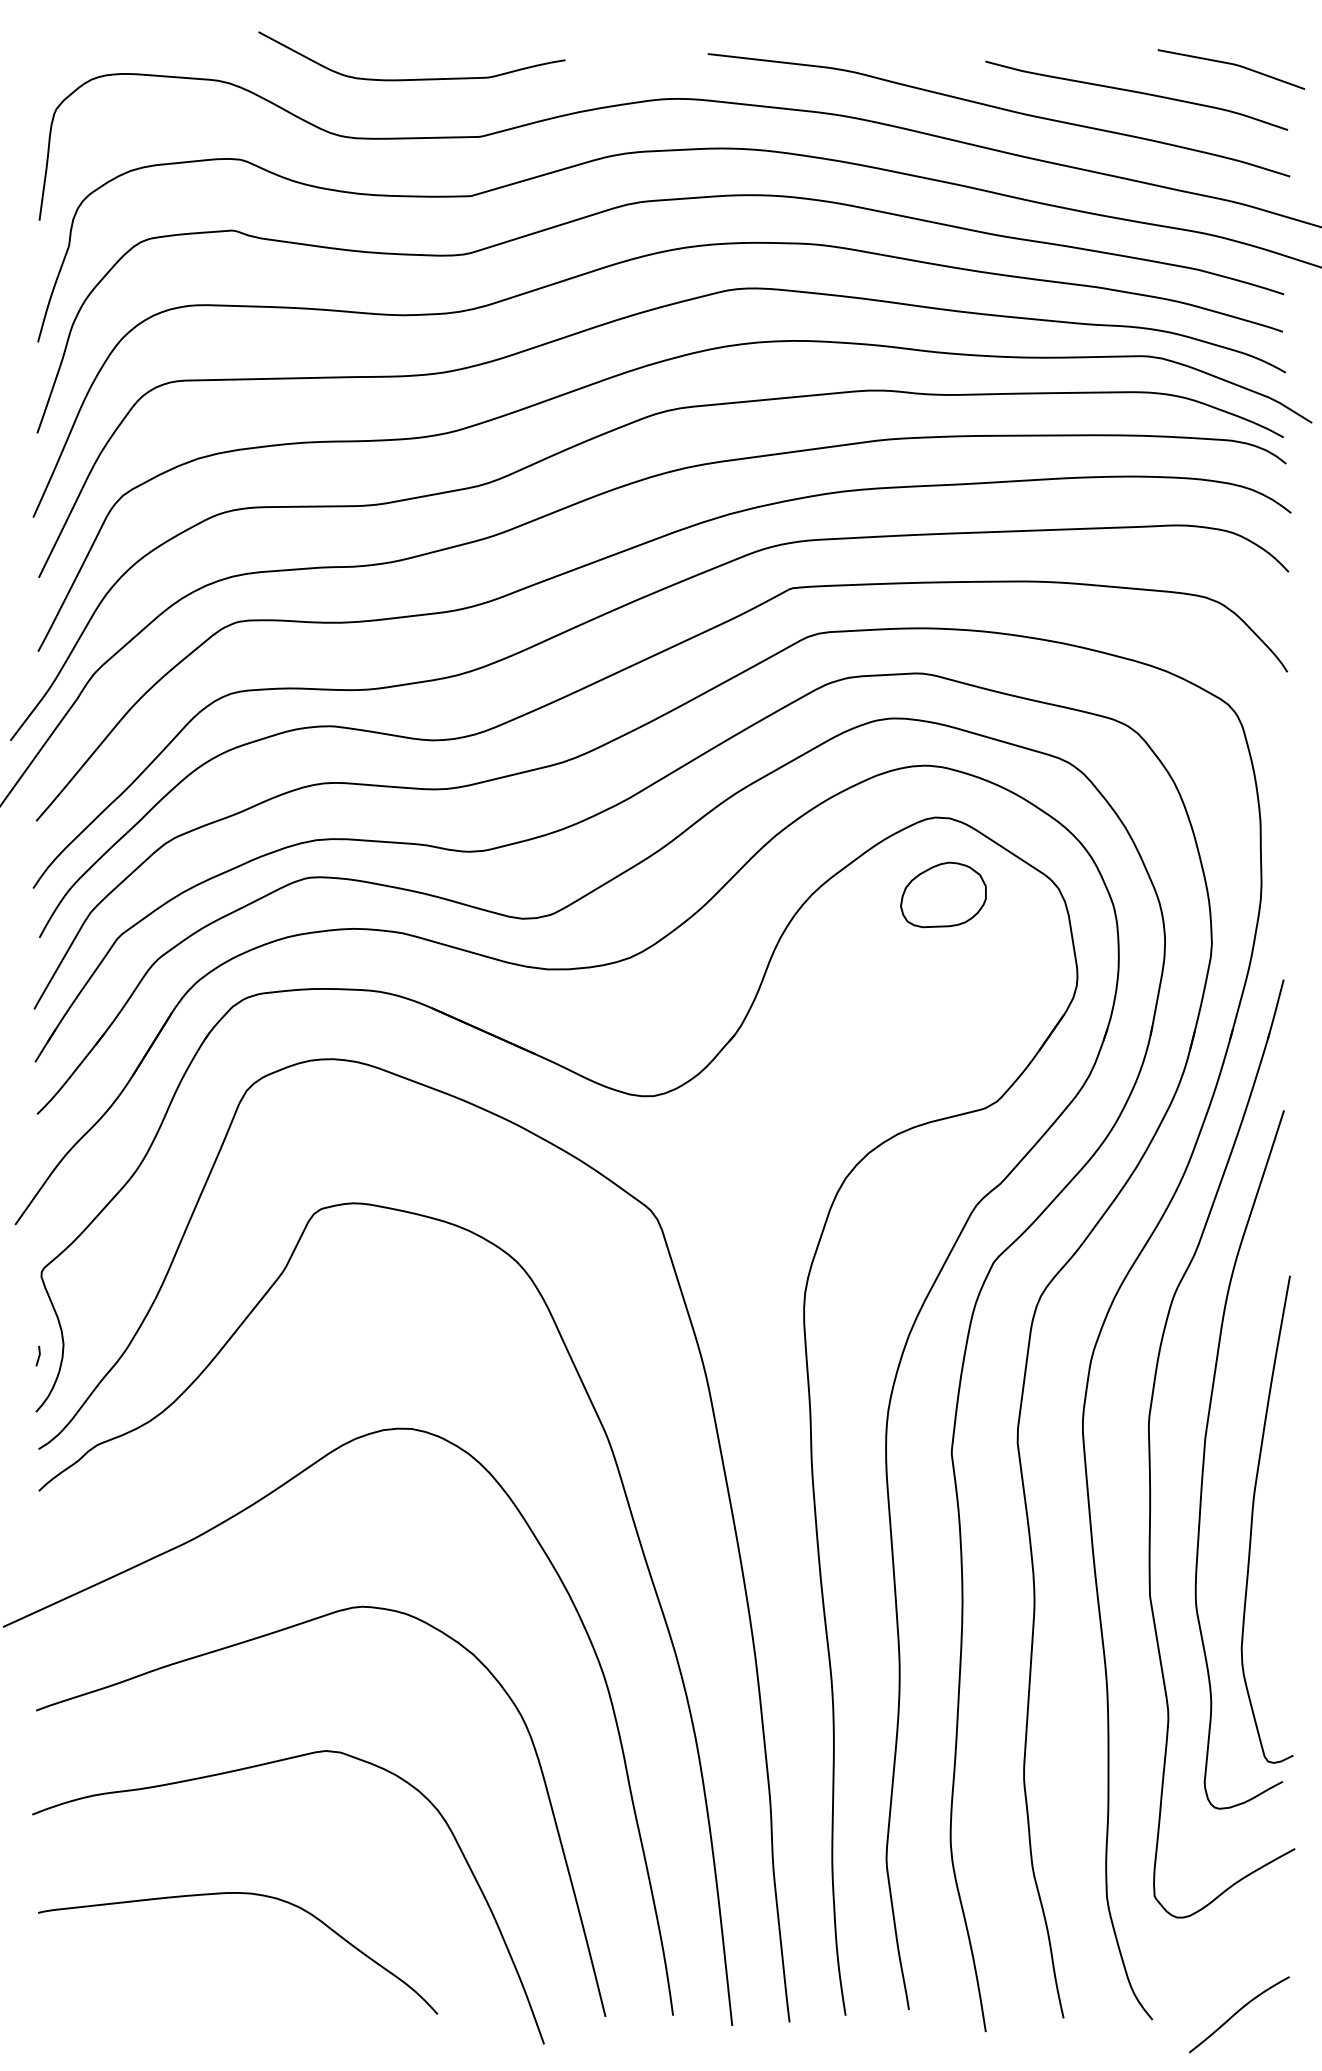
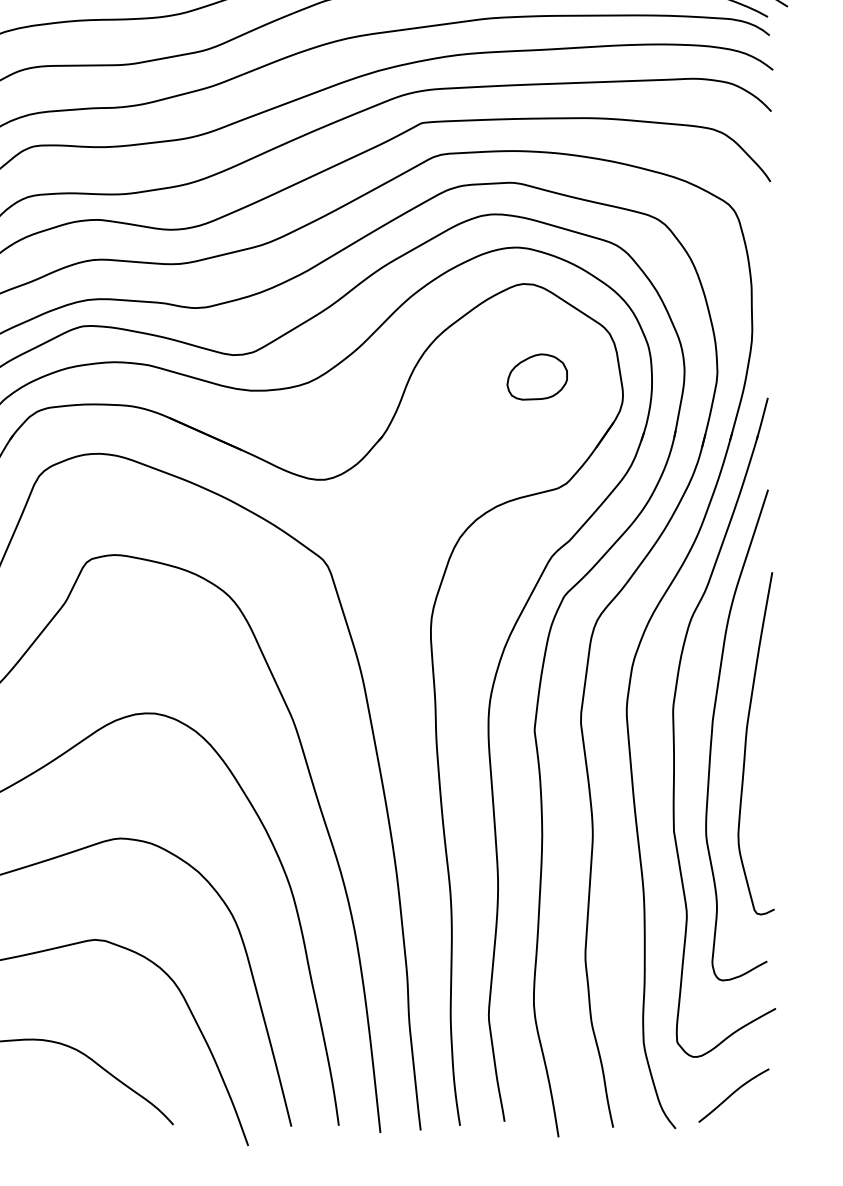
part: (943, 894) -> (537, 376), moved
curve: (1253, 1516) -> (746, 741), moved
curve: (1238, 2012) -> (733, 1094), moved

